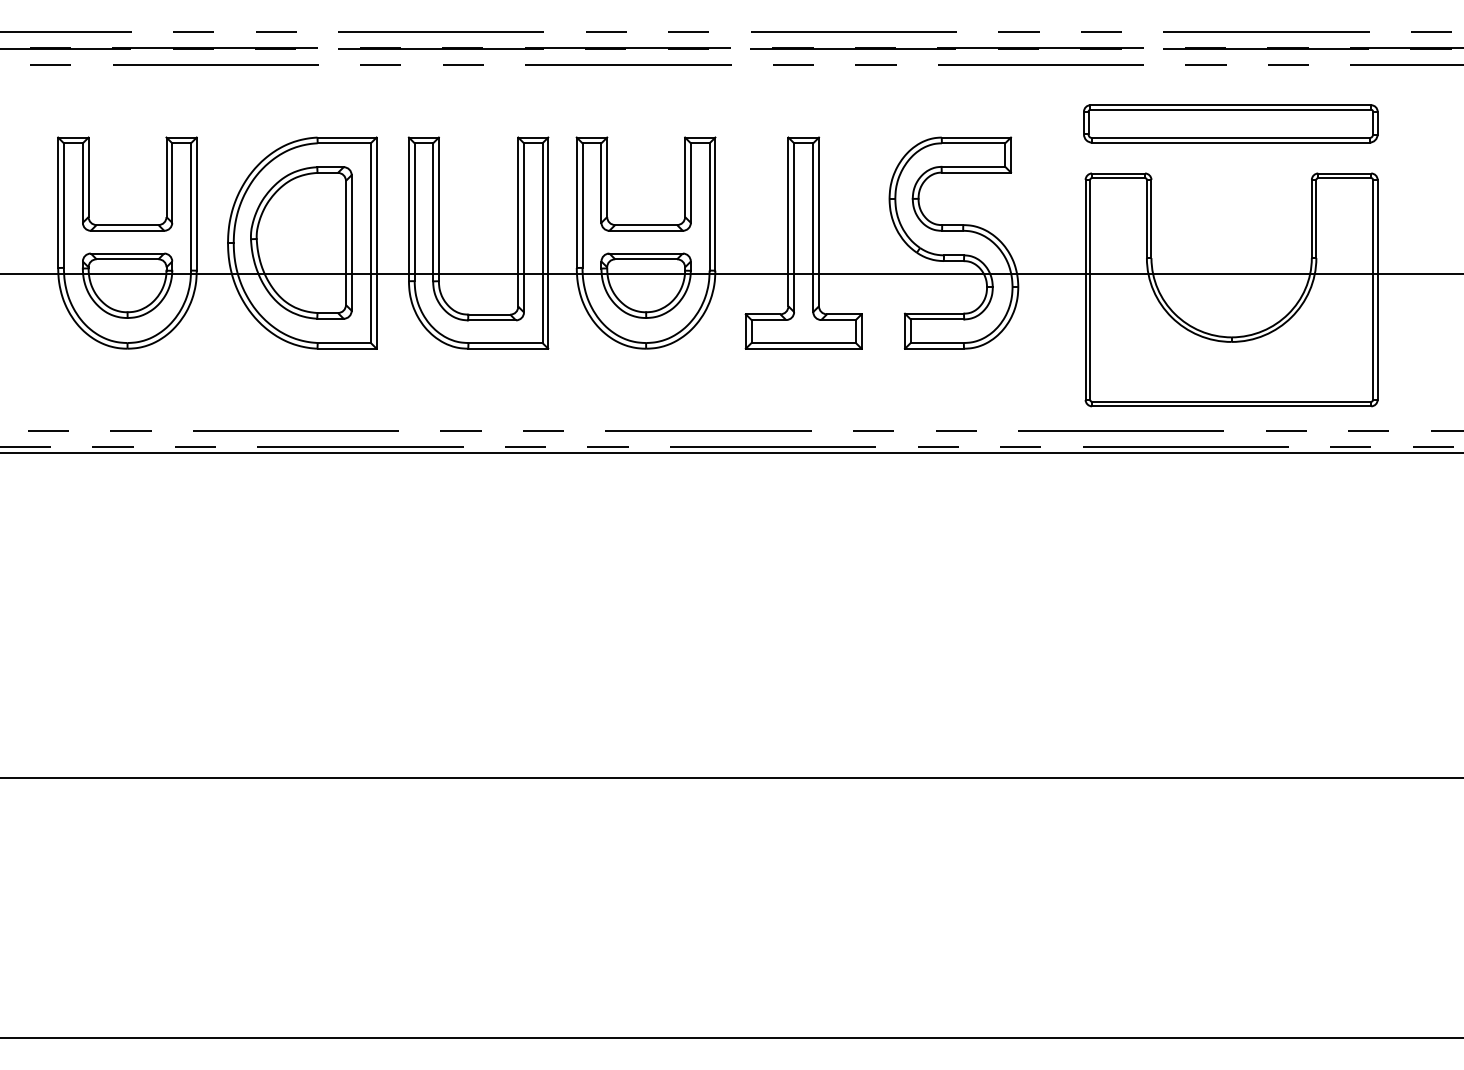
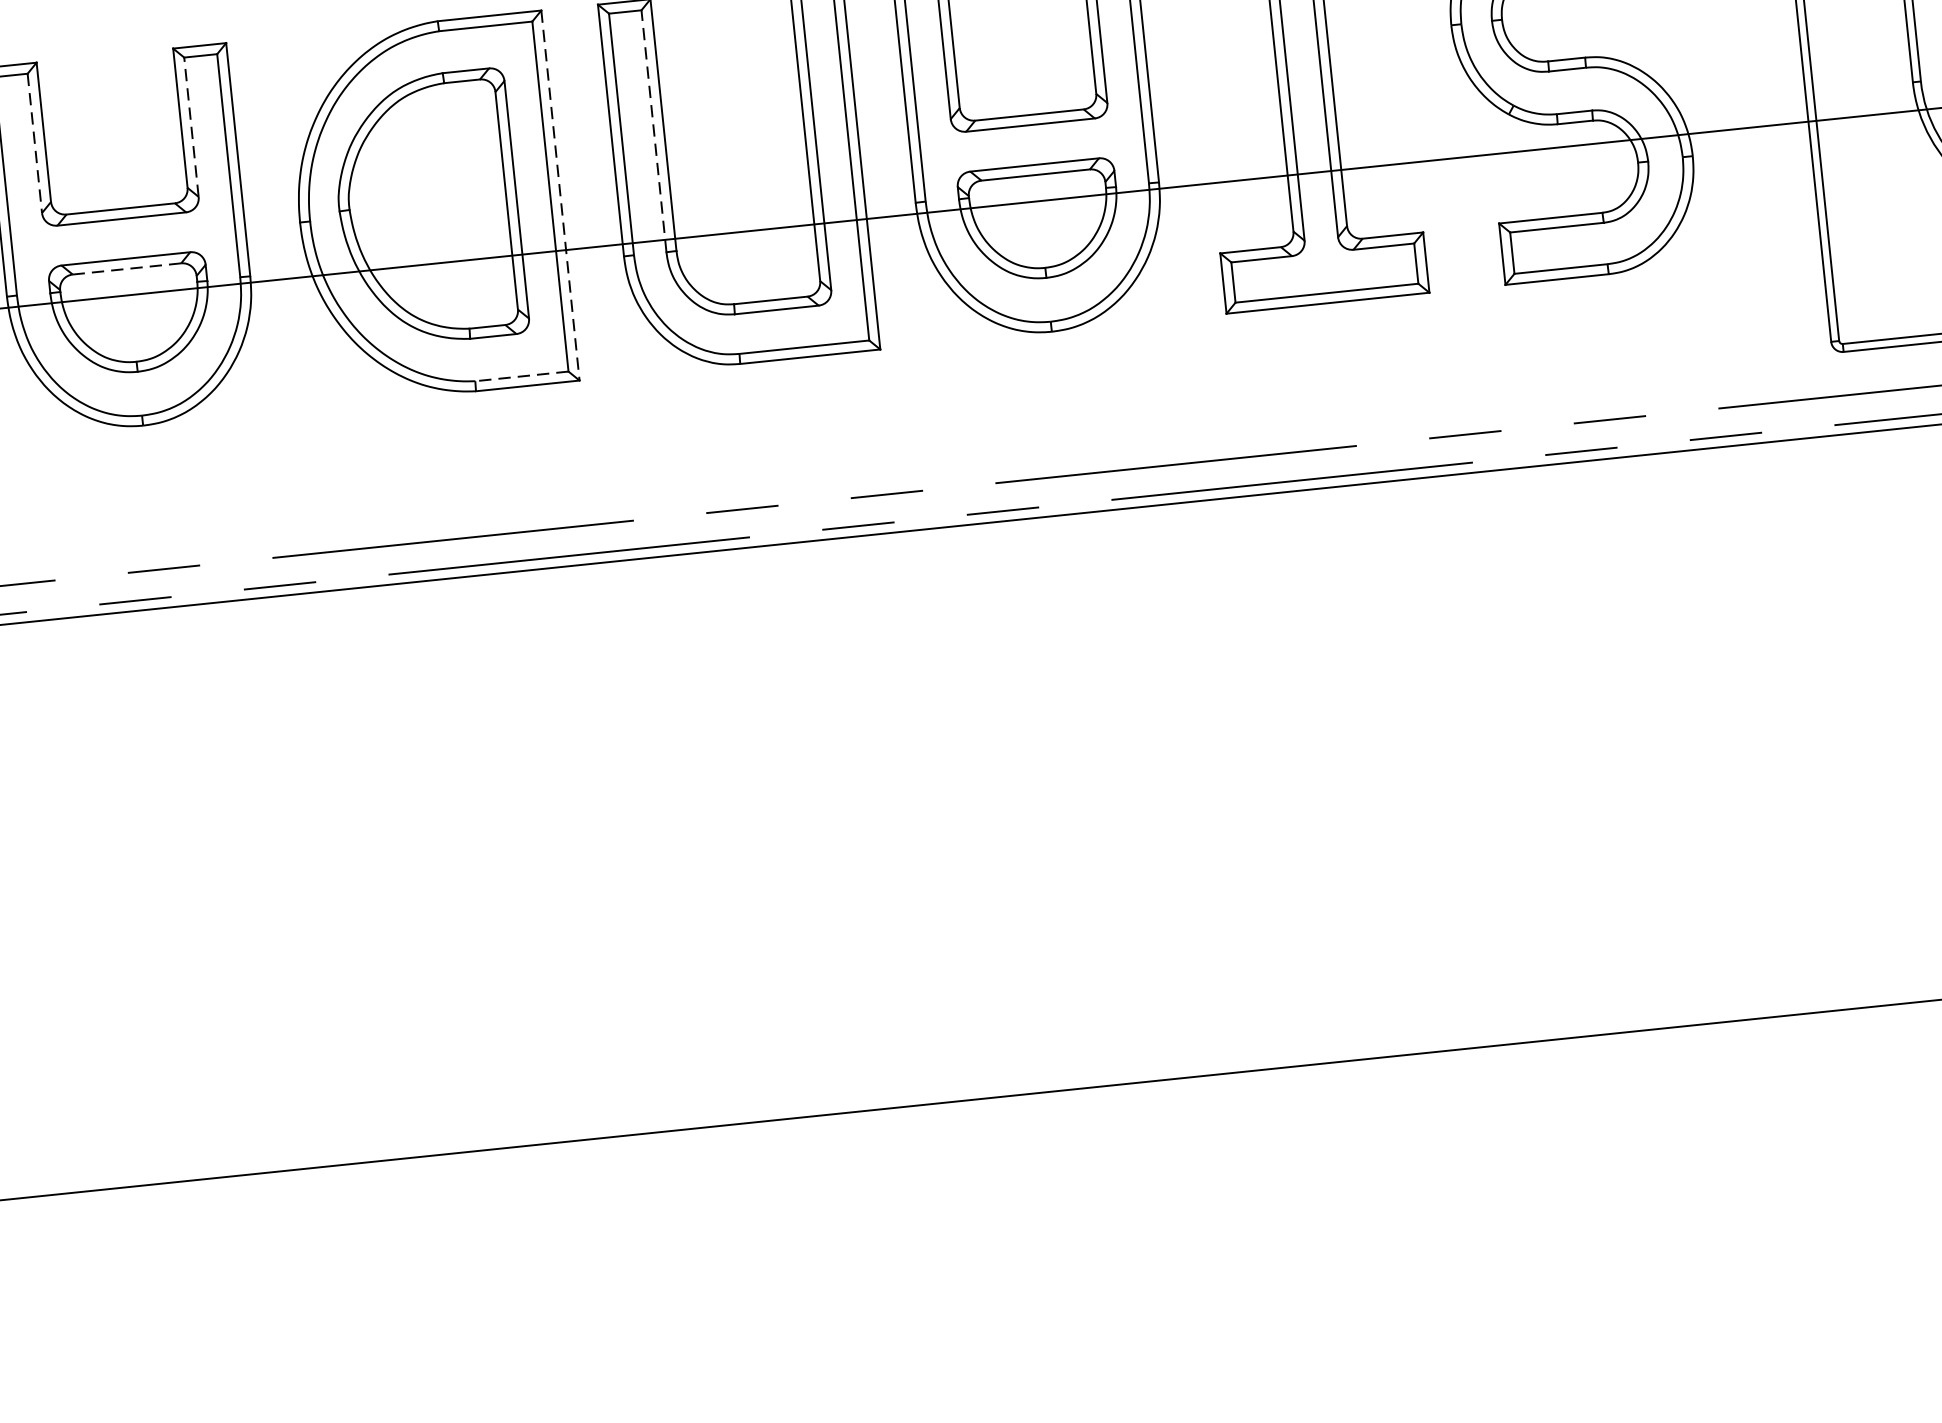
line: (82, 183) -> (34, 144), solid -> dashed
line: (172, 183) -> (191, 127), solid -> dashed
line: (433, 211) -> (654, 129), solid -> dashed
line: (376, 243) -> (560, 196), solid -> dashed
line: (127, 259) -> (126, 269), solid -> dashed
line: (344, 343) -> (522, 377), solid -> dashed

